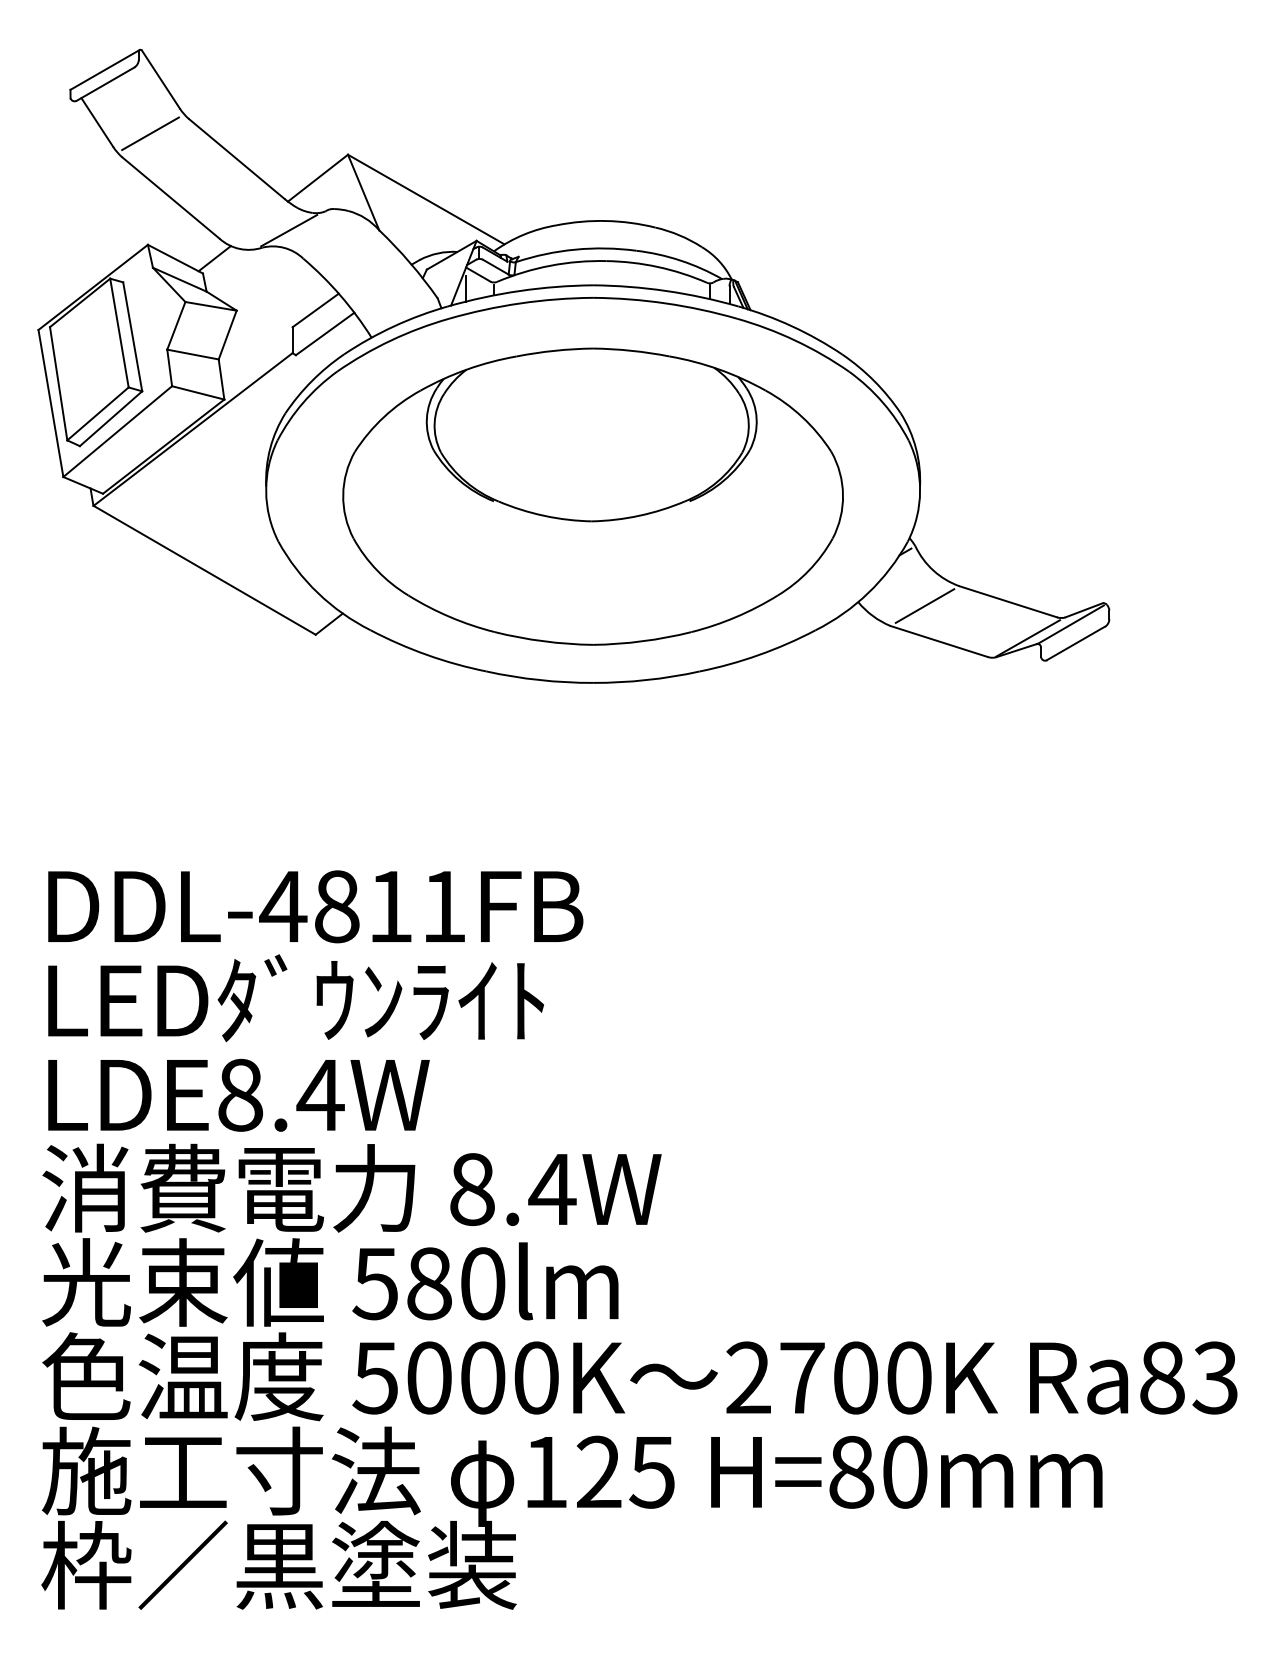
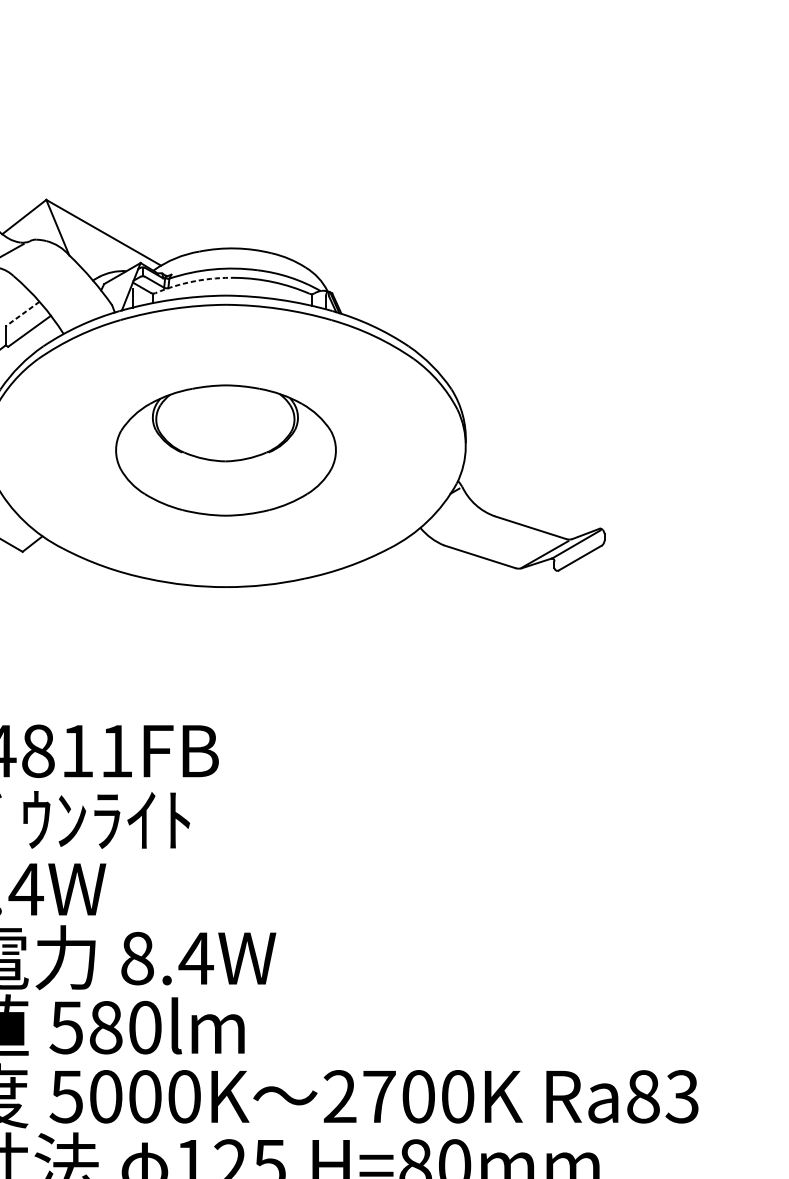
arc: (550, 265) -> (194, 281), solid -> dashed
line: (315, 310) -> (22, 314), solid -> dashed
part: (592, 496) -> (225, 450), size x0.6
line: (924, 605) -> (469, 530), removed

